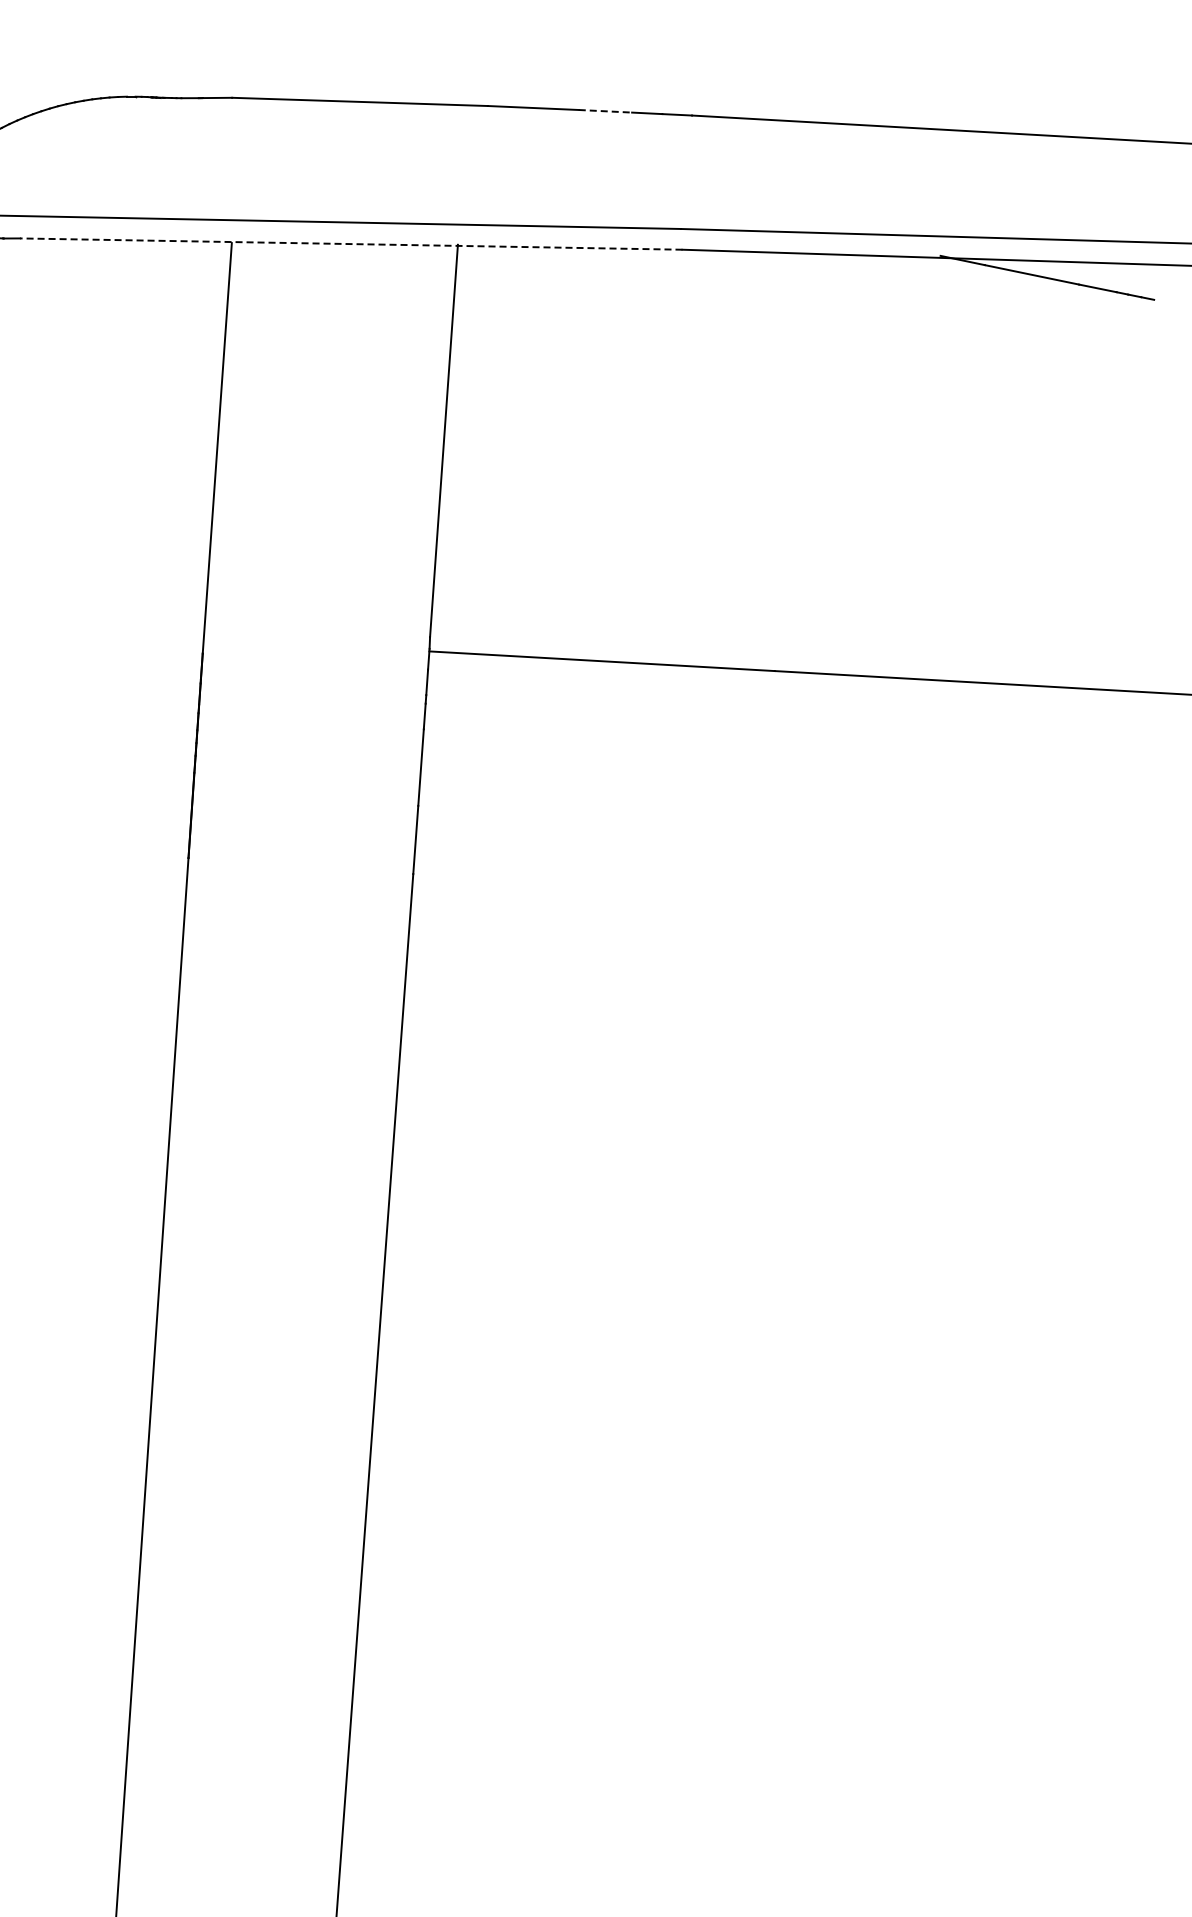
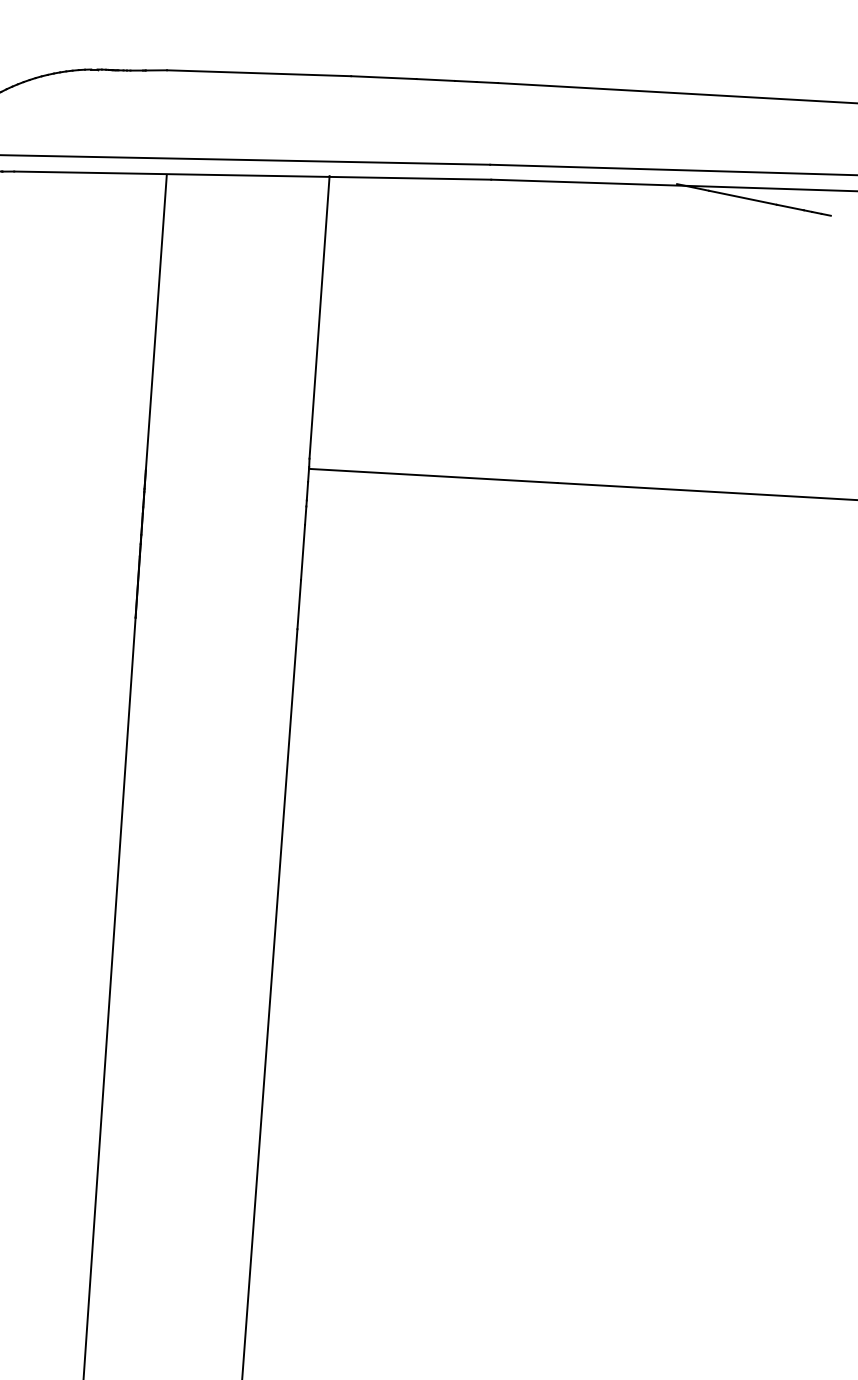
line: (605, 111) -> (435, 80), dashed -> solid
line: (350, 244) -> (252, 175), dashed -> solid

